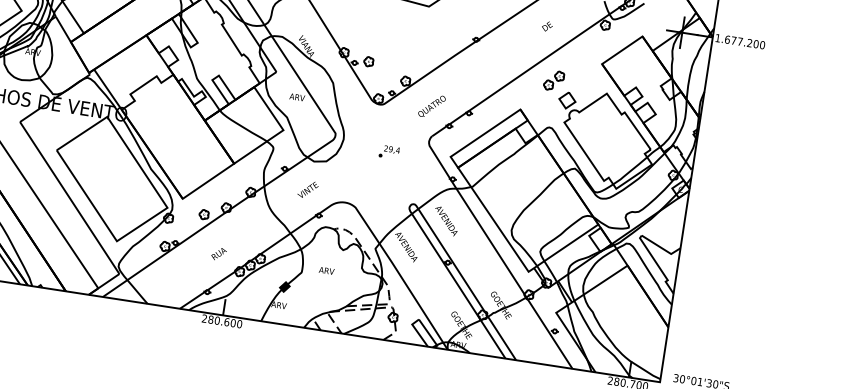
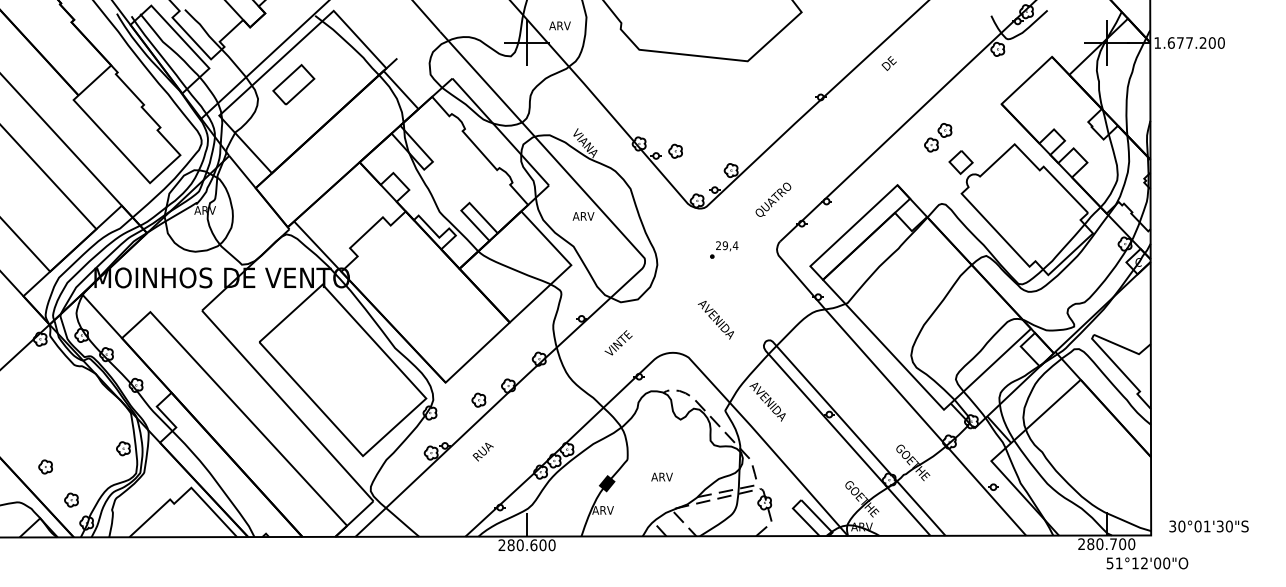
text: (546, 26) -> (888, 63), moved
part: (389, 151) -> (724, 249), moved
text: (445, 221) -> (715, 320), moved
text: (218, 254) -> (482, 452), moved
text: (326, 270) -> (661, 476), moved

